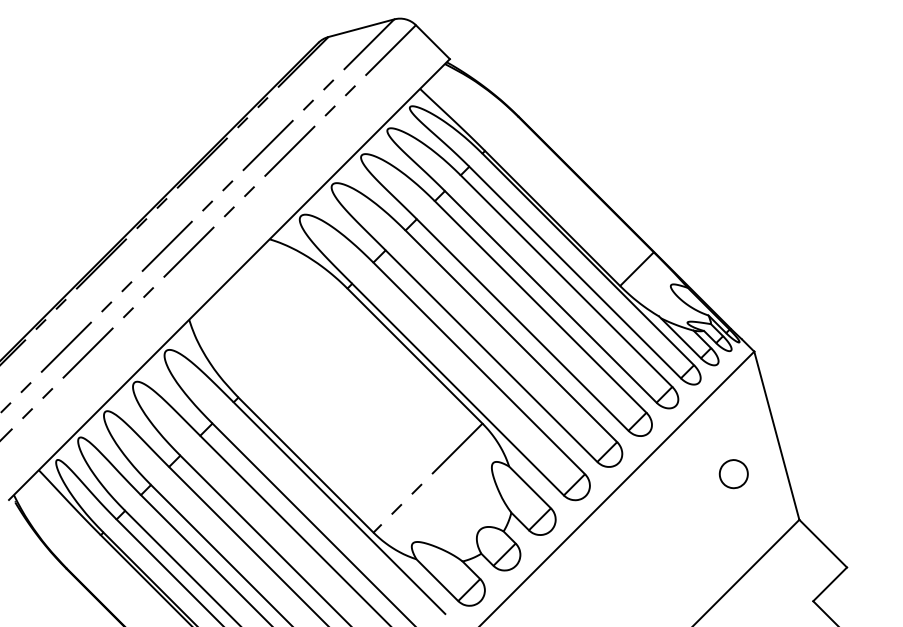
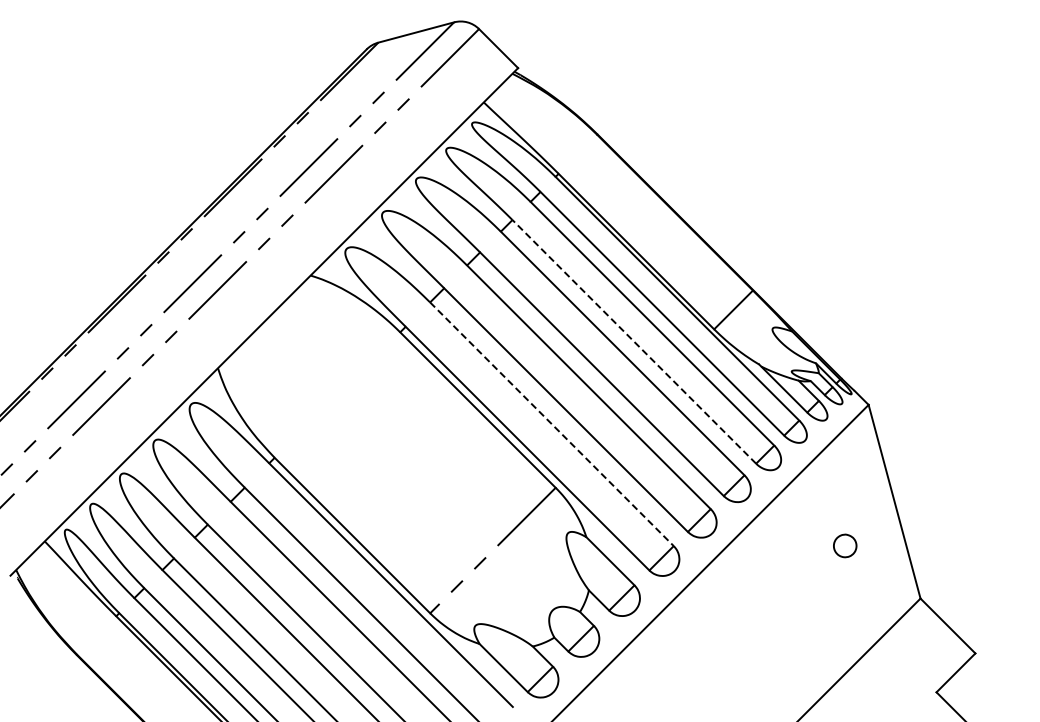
line: (550, 296) -> (633, 341), solid -> dashed
line: (479, 368) -> (552, 424), solid -> dashed
part: (734, 473) -> (845, 545), size x0.7

